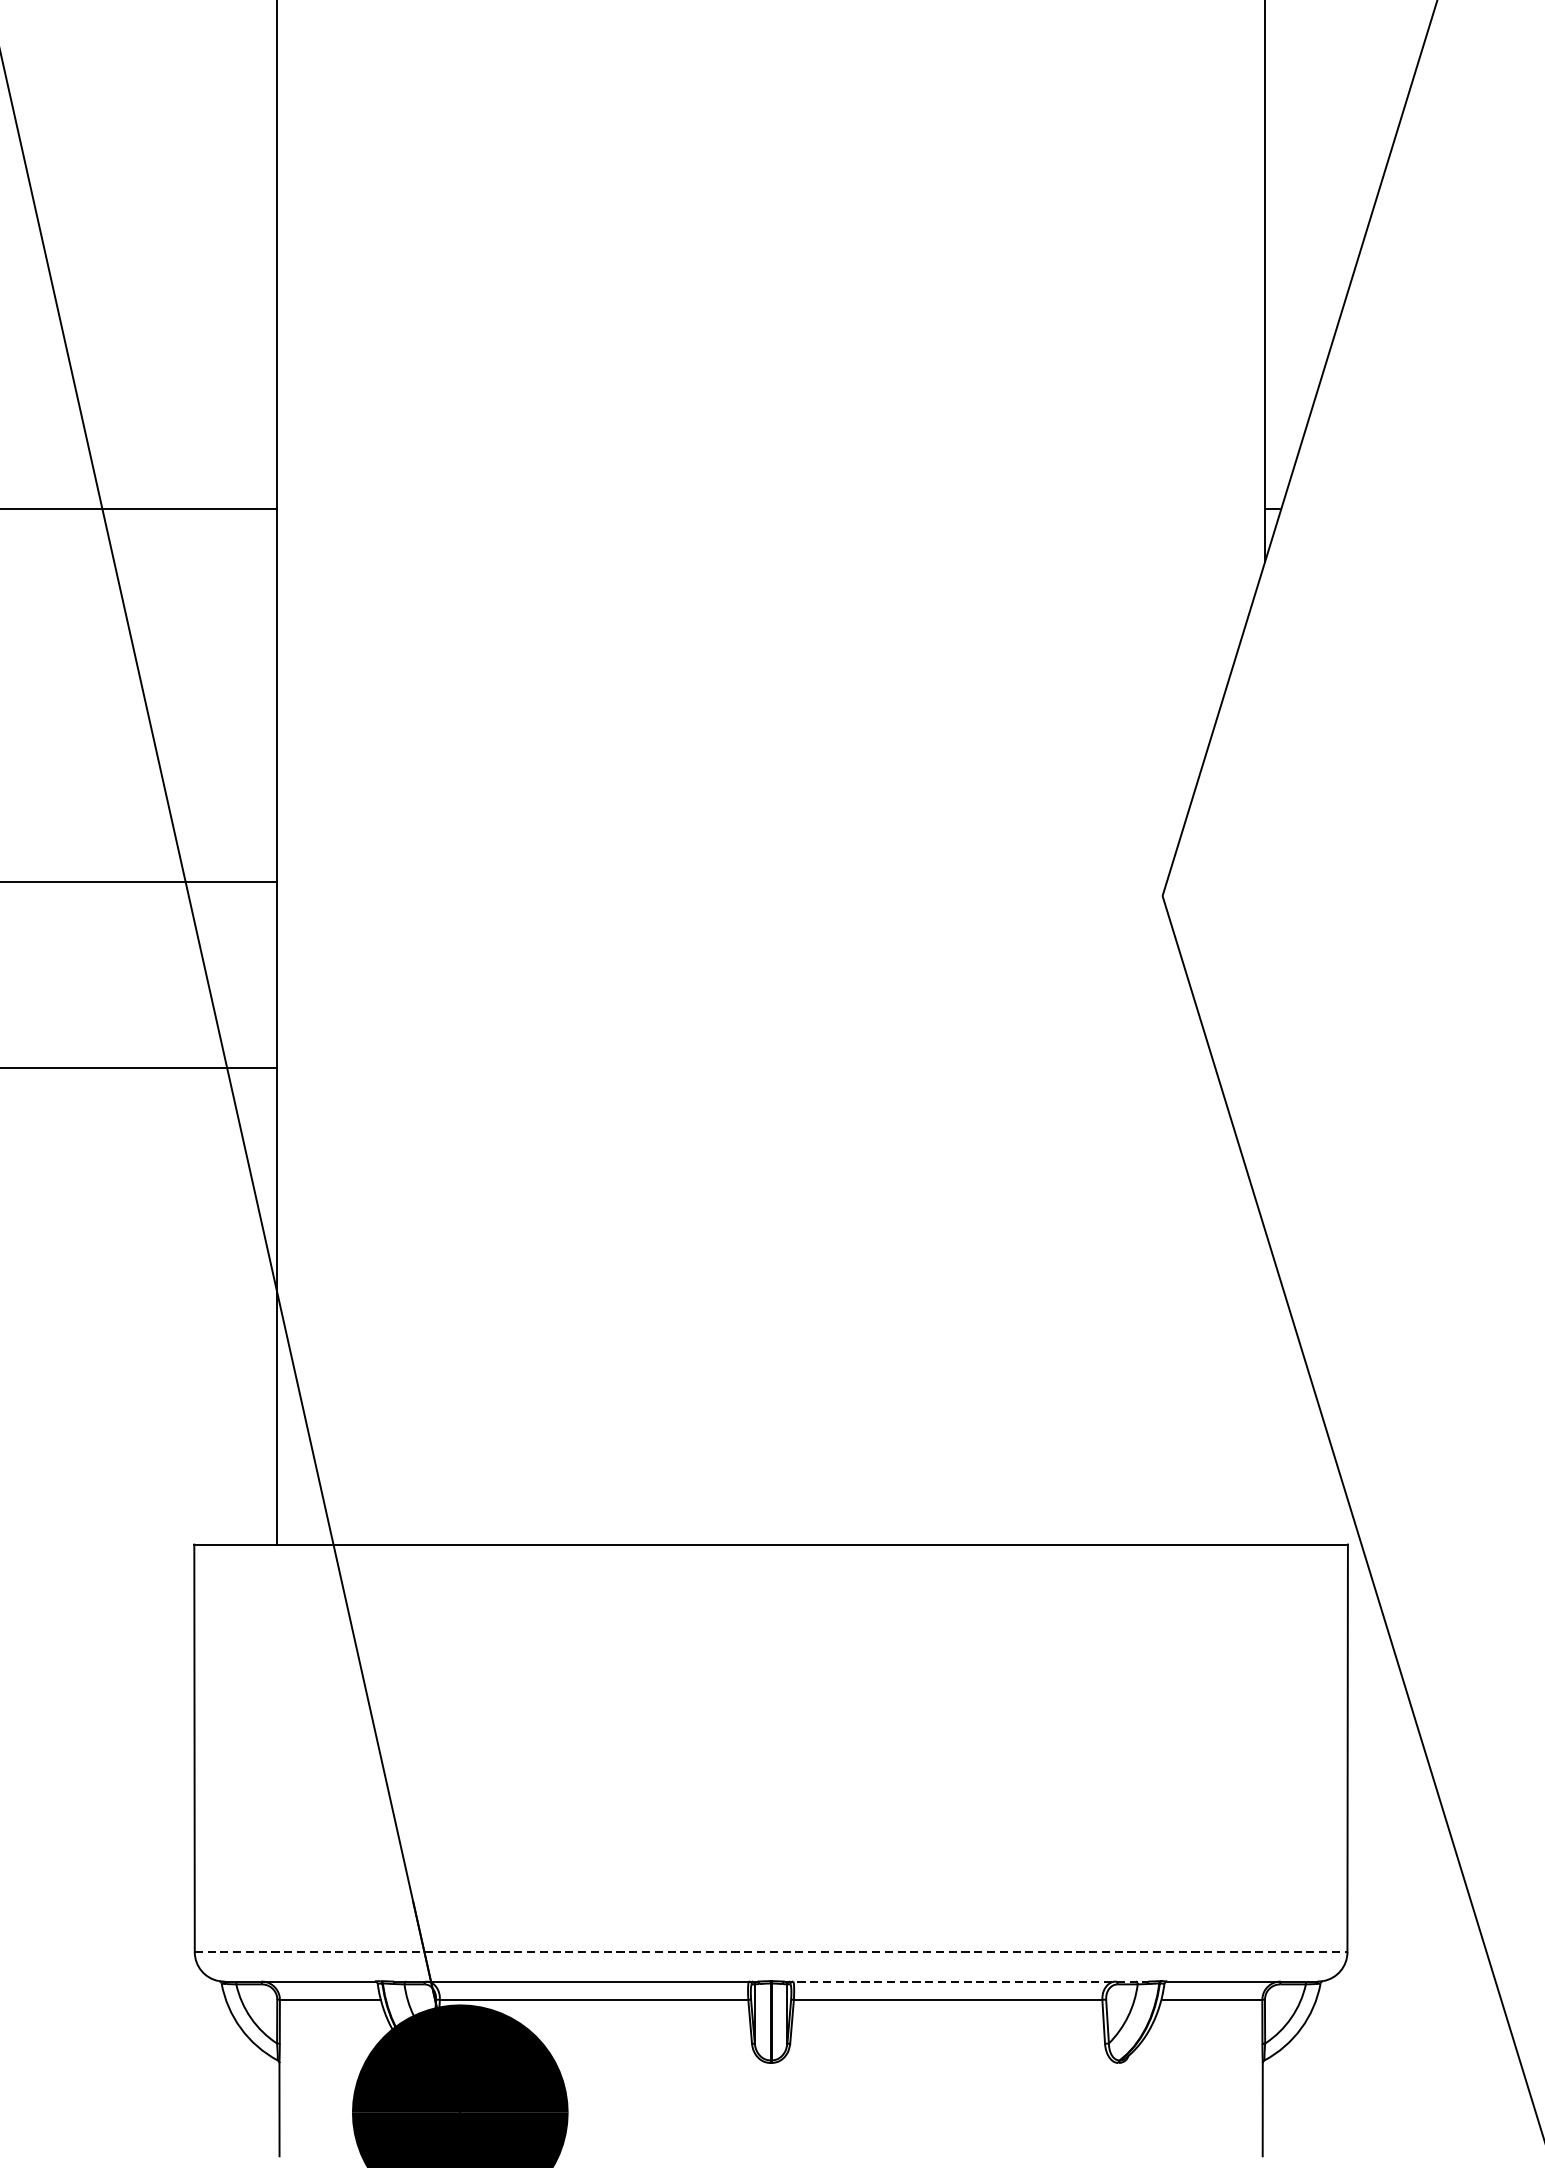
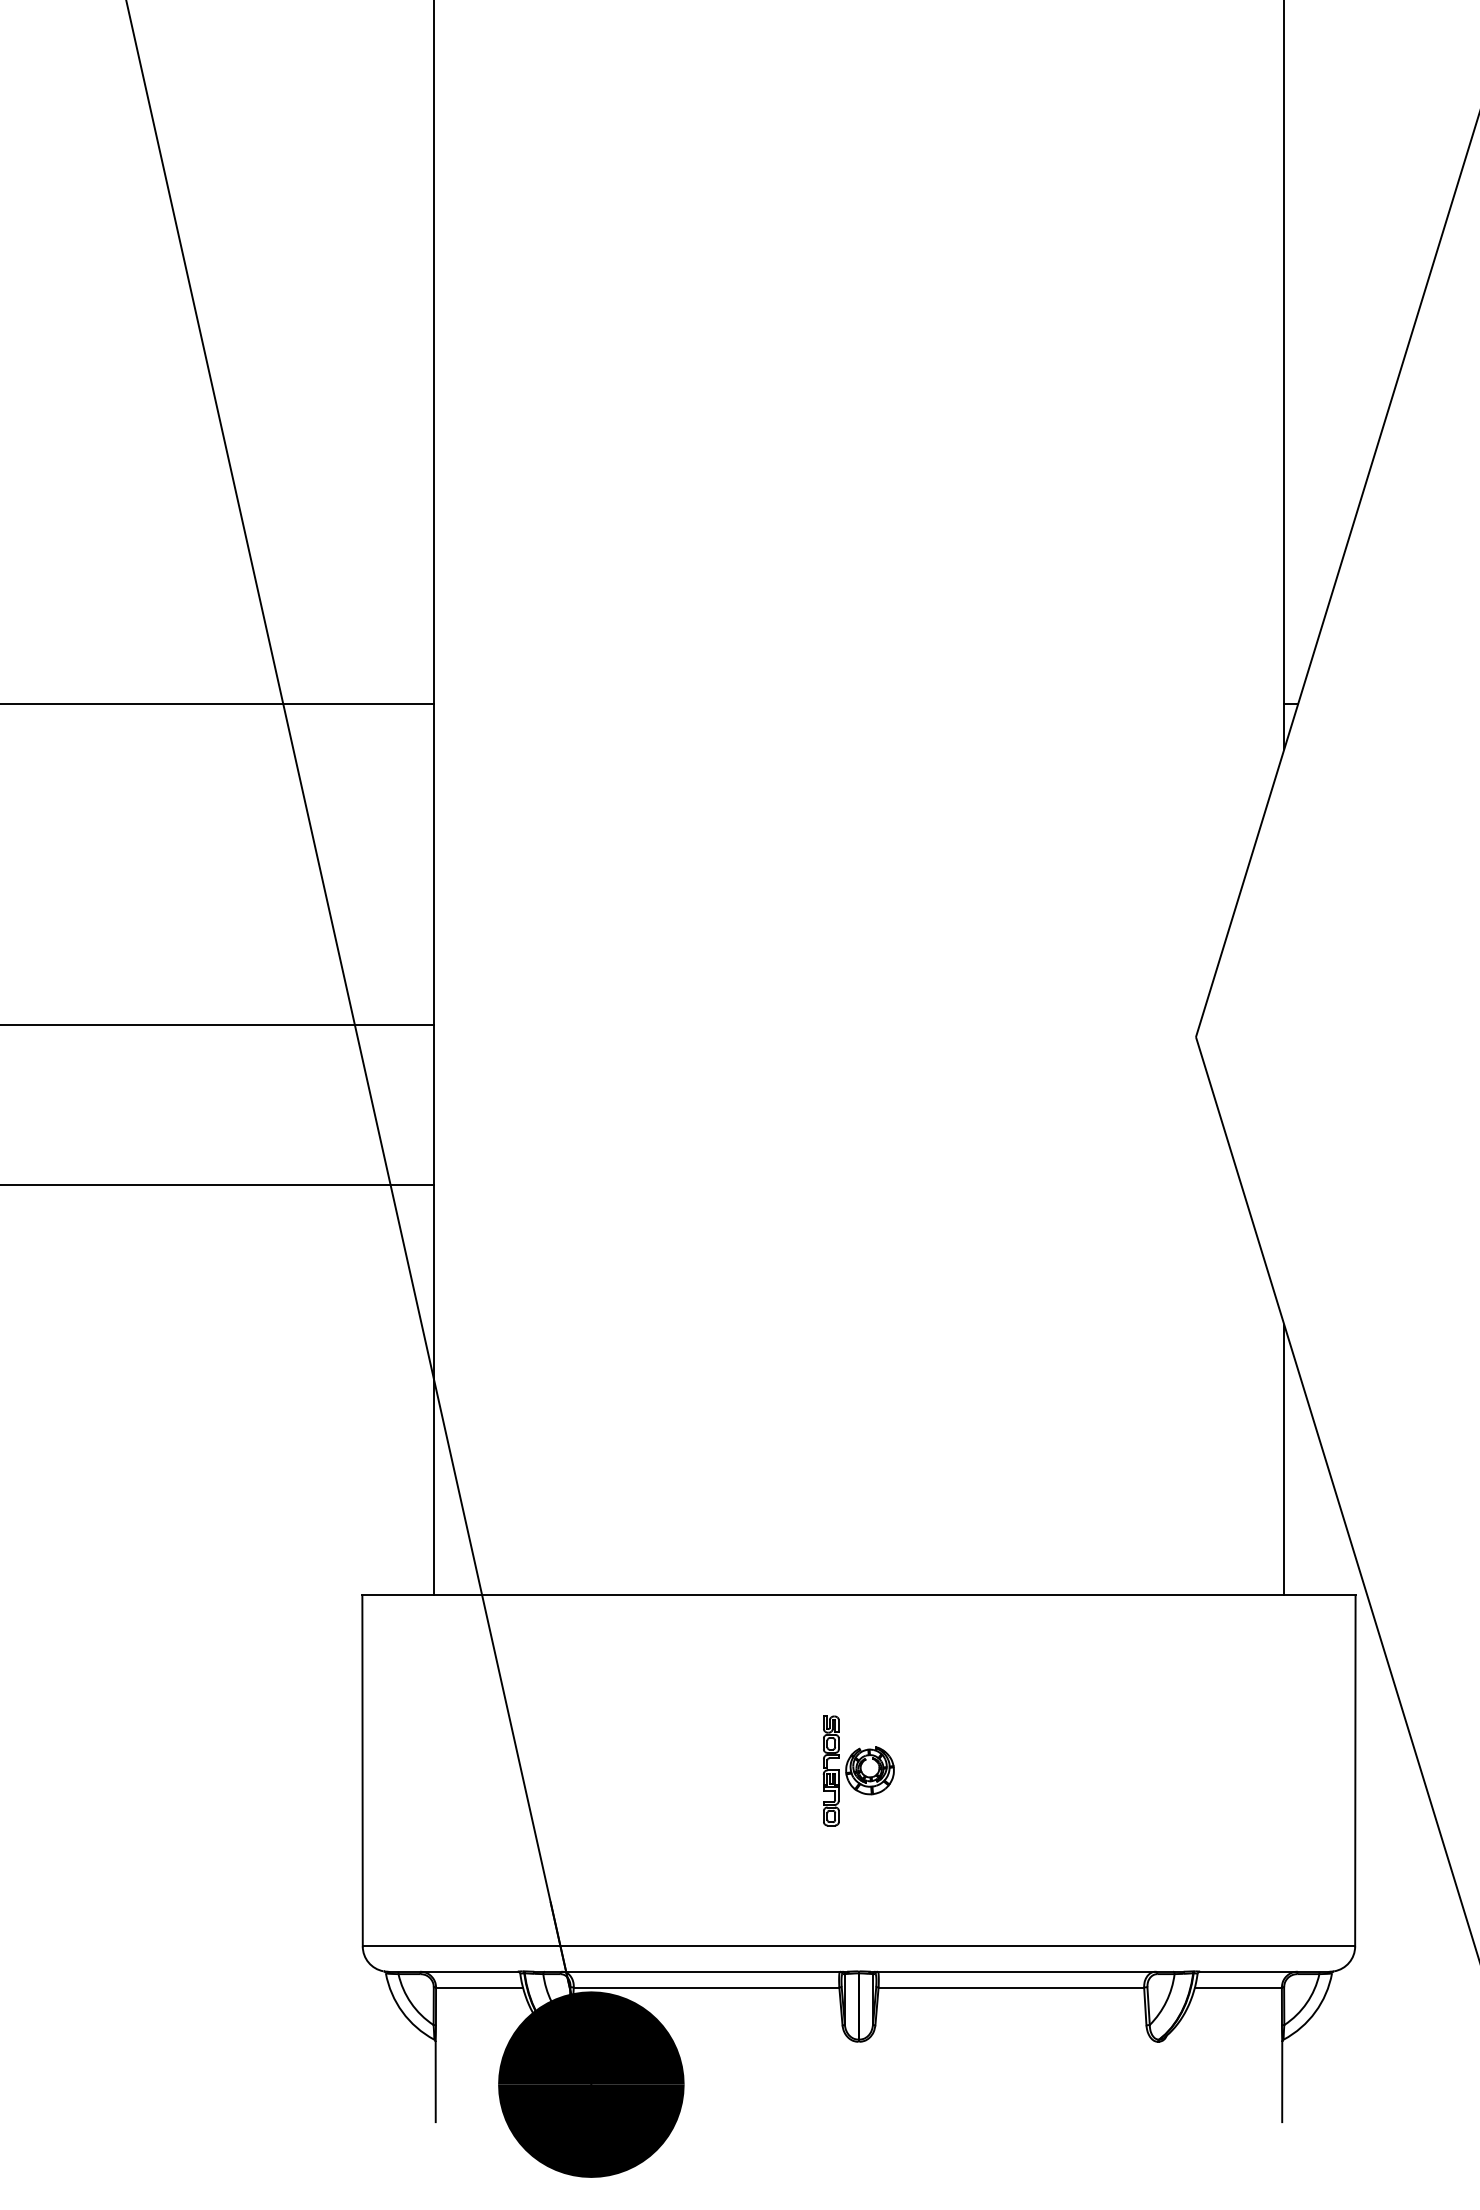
line: (1265, 1387) -> (1284, 1460), added
part: (770, 1747) -> (858, 1770), added
line: (771, 1952) -> (859, 1946), dashed -> solid
line: (966, 1981) -> (1027, 1971), dashed -> solid

